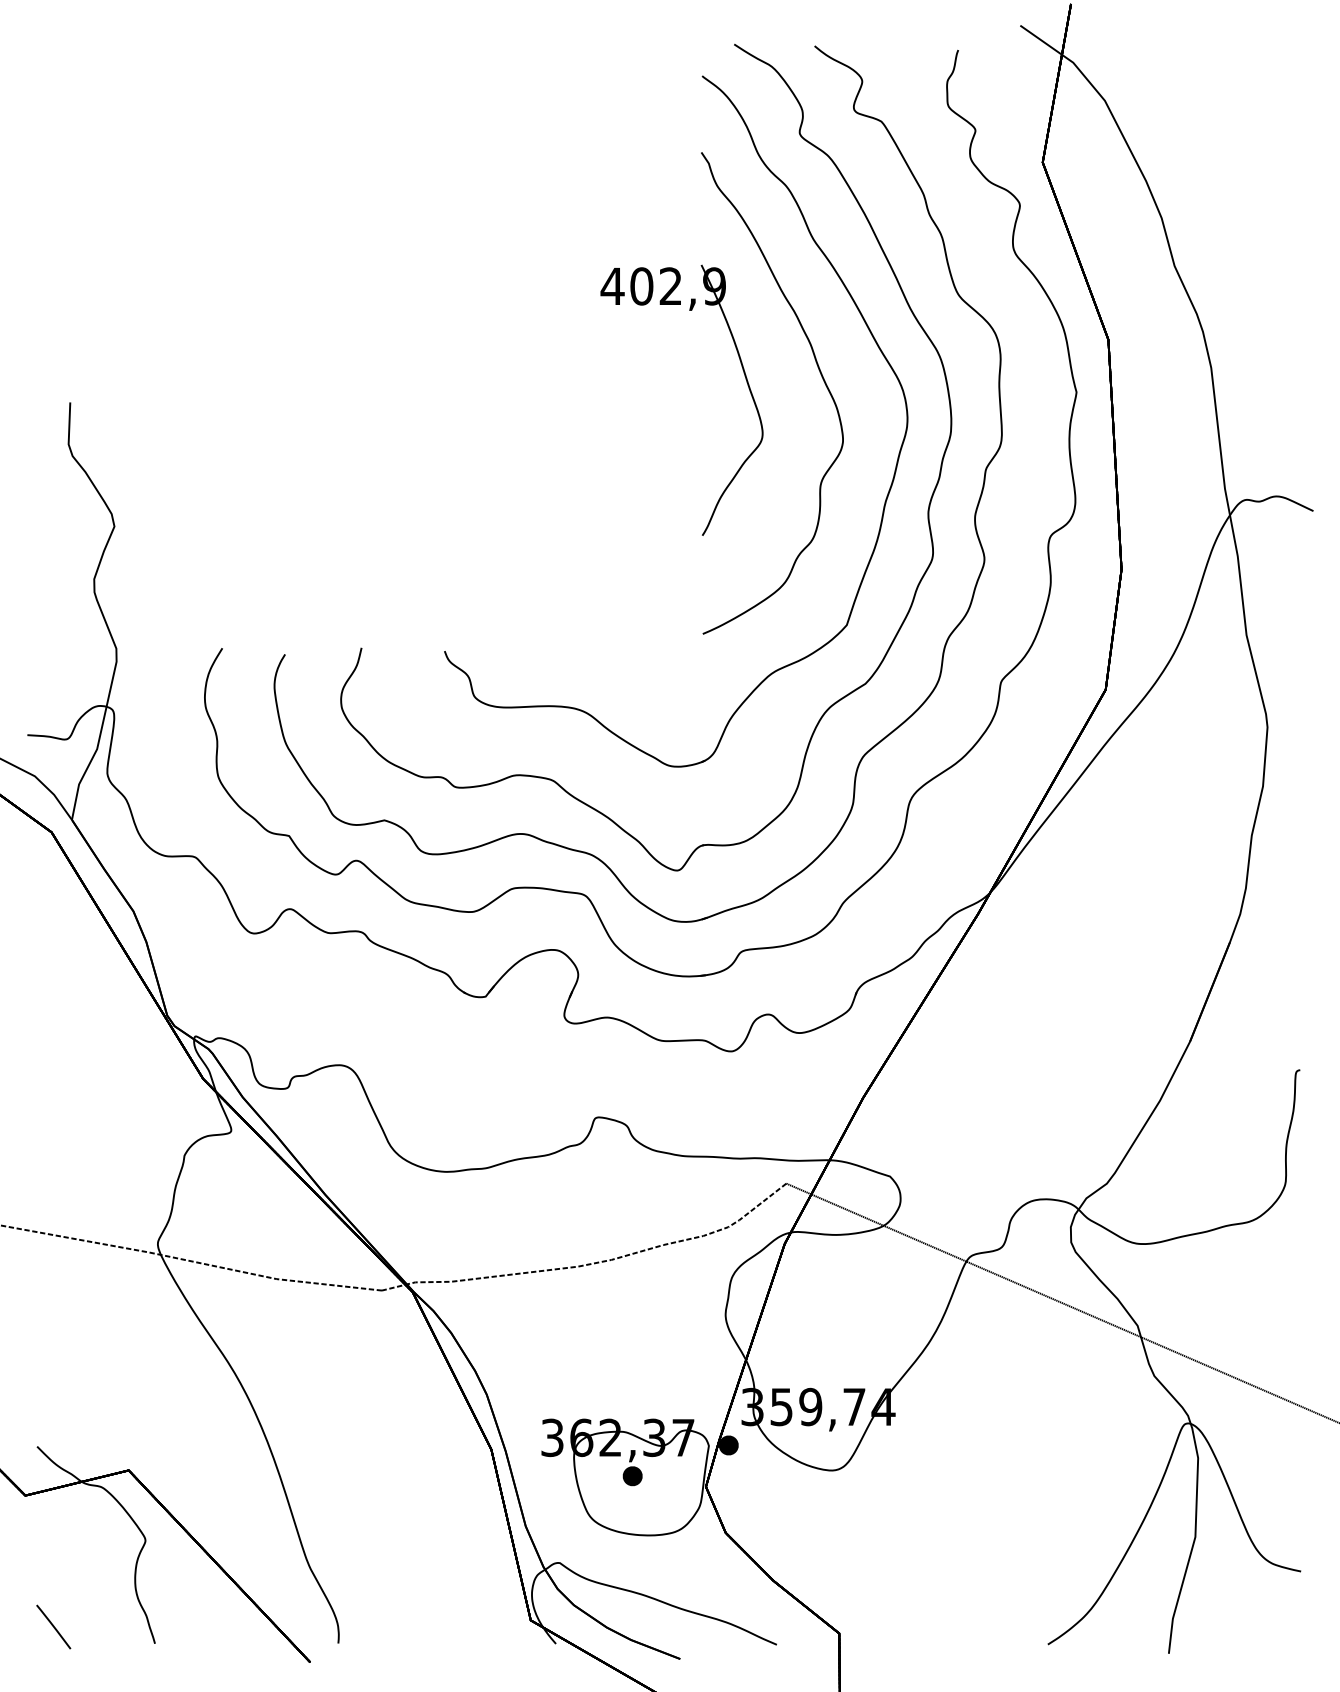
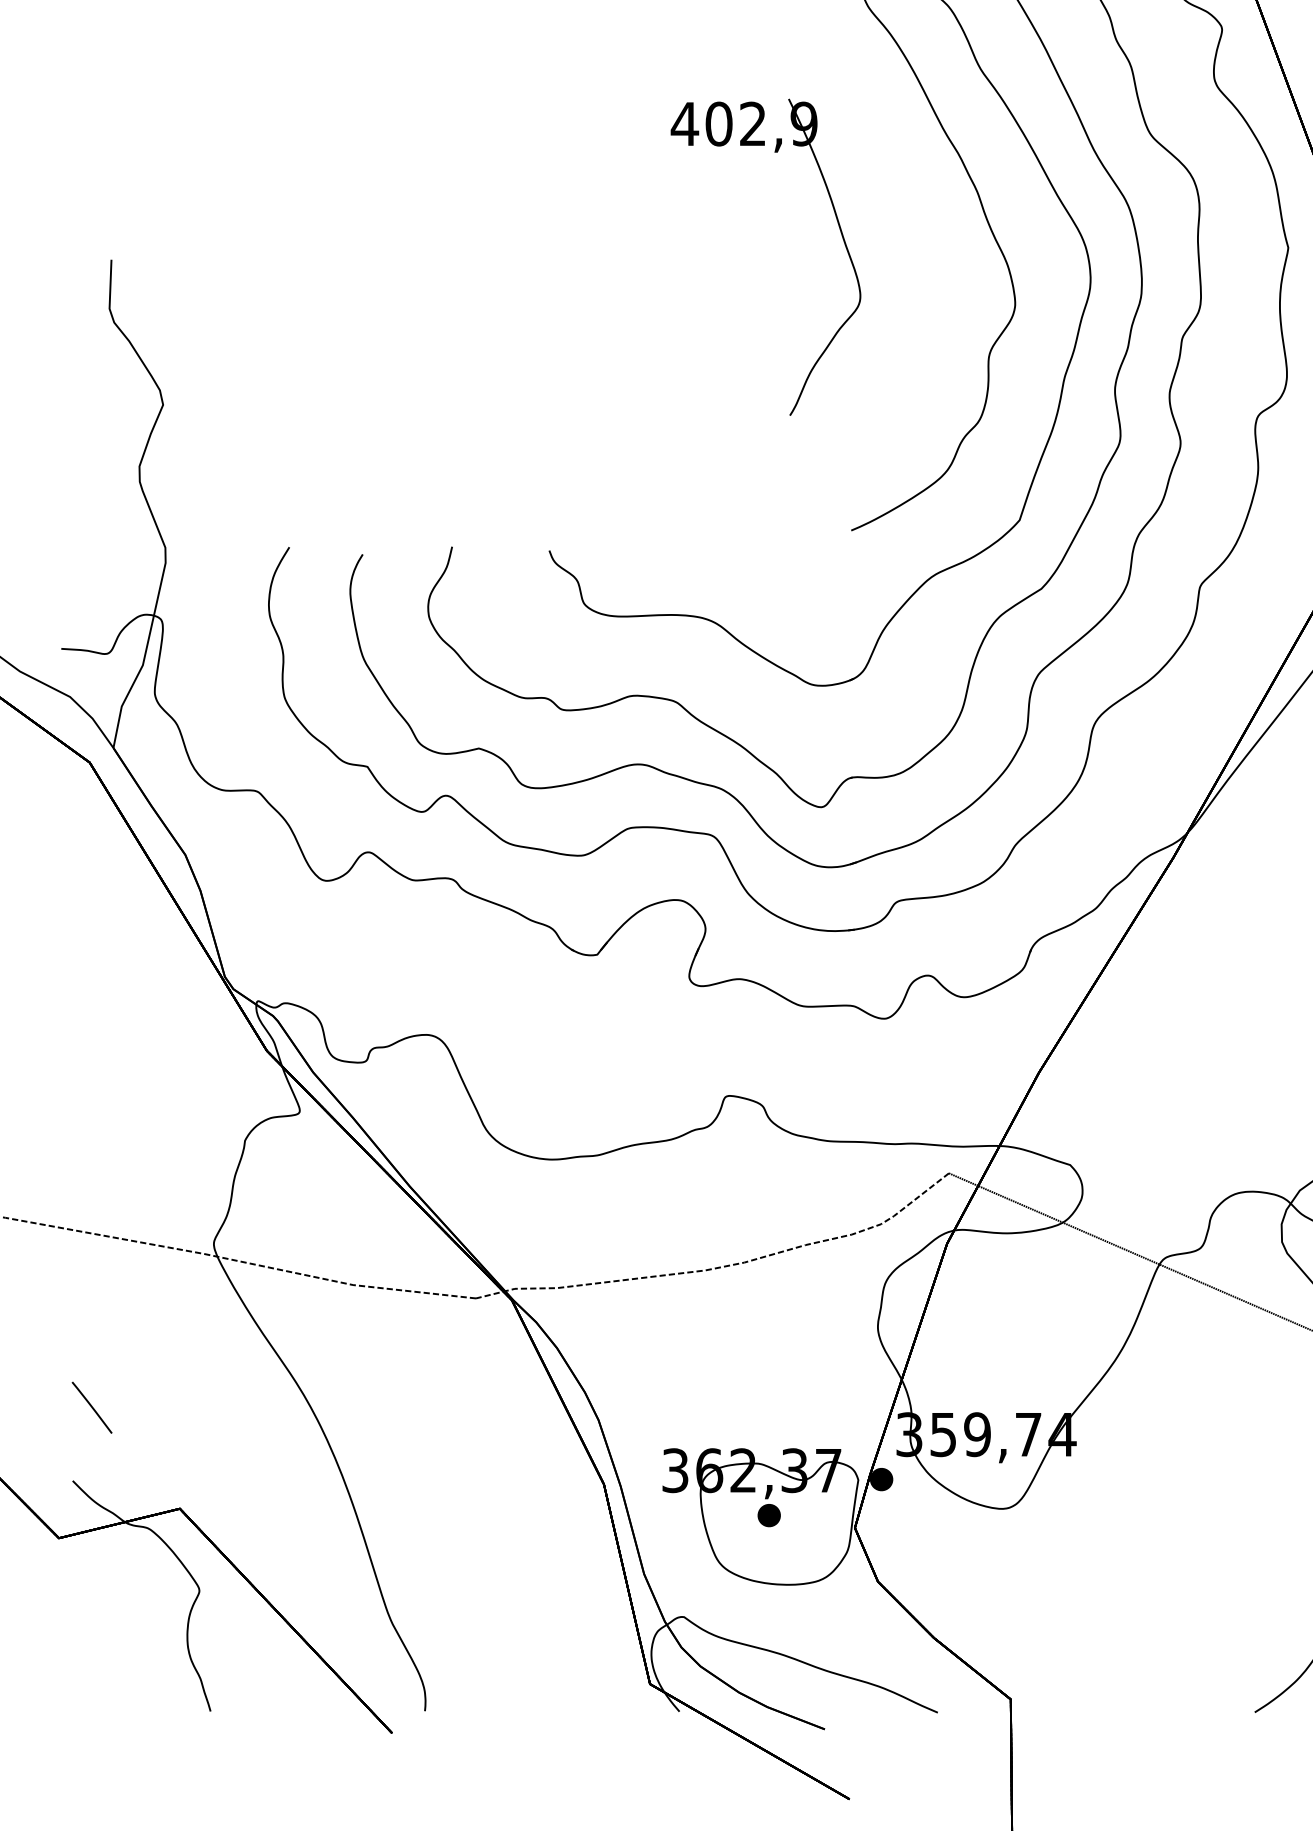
part: (745, 379) -> (840, 232), moved
line: (53, 1626) -> (91, 1407), moved

